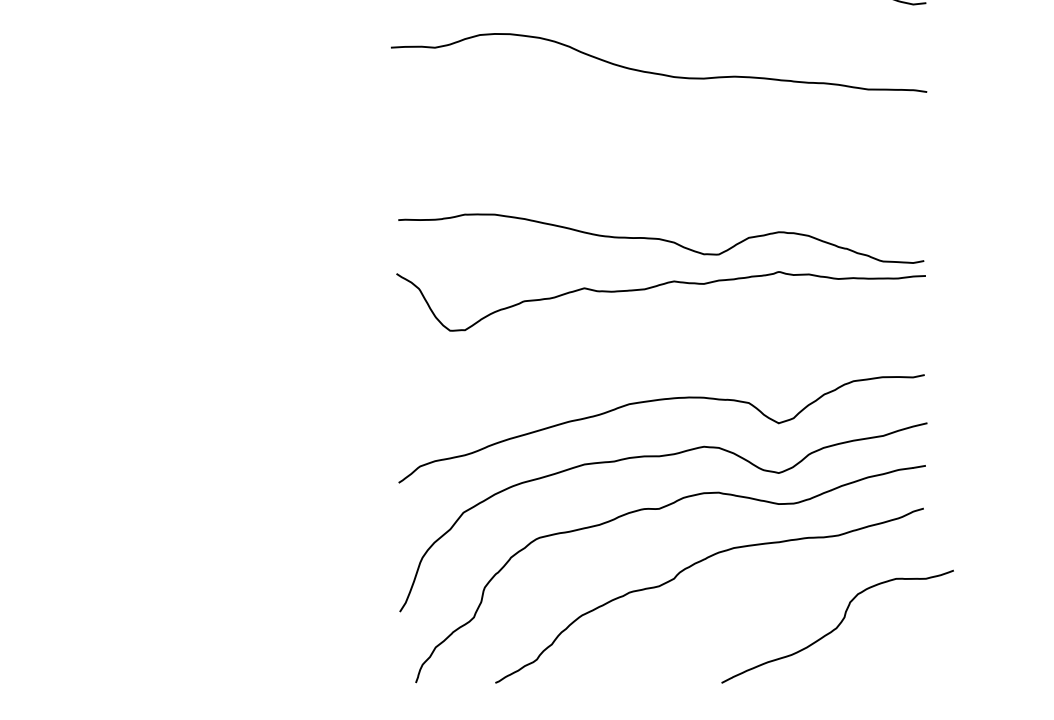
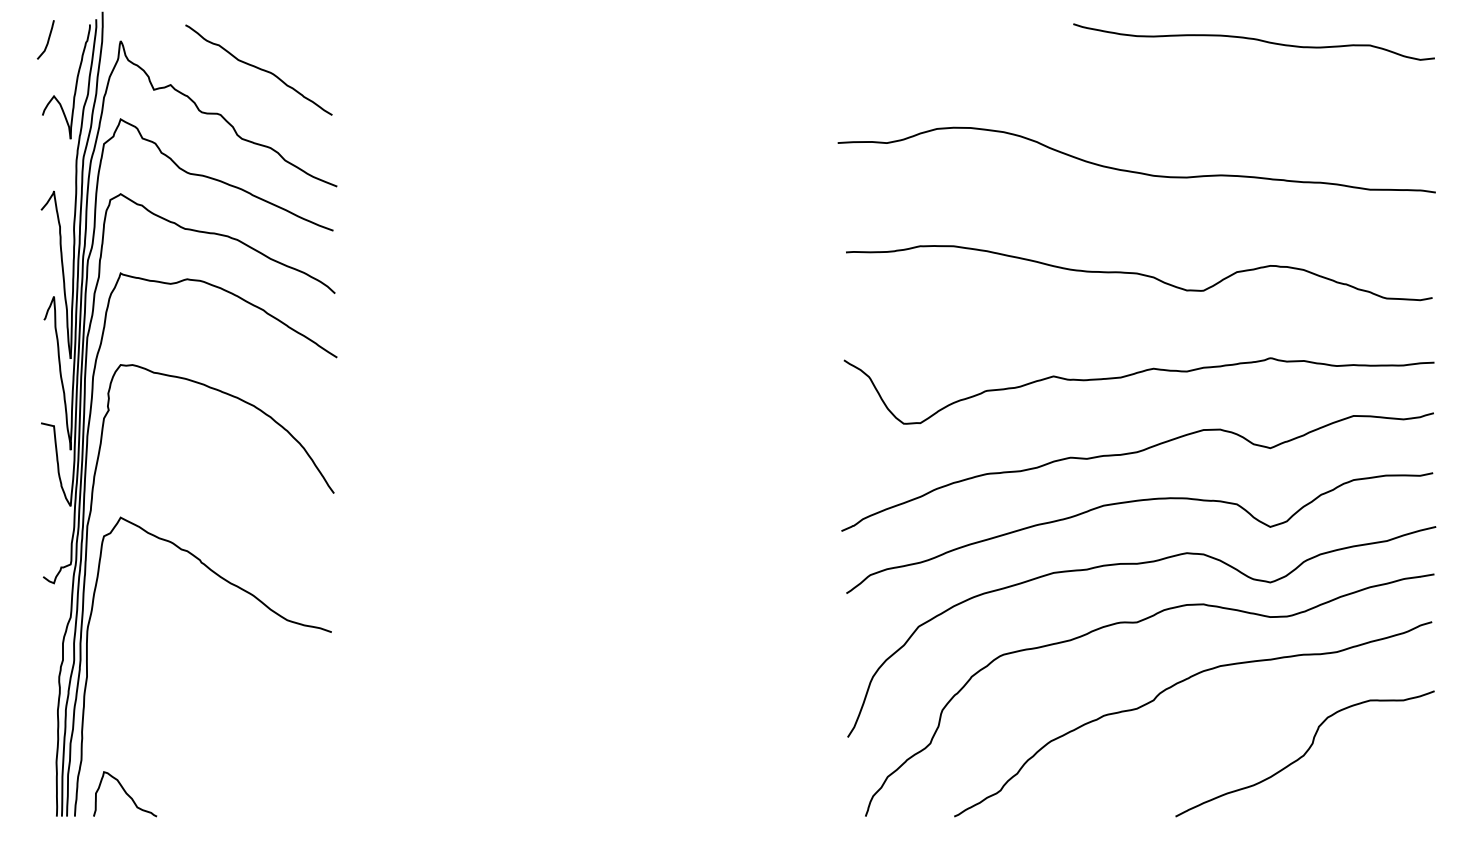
curve: (658, 73) -> (1136, 171), moved
curve: (661, 239) -> (1139, 273), moved
curve: (658, 357) -> (1136, 453), added
curve: (837, 626) -> (1304, 753), moved

